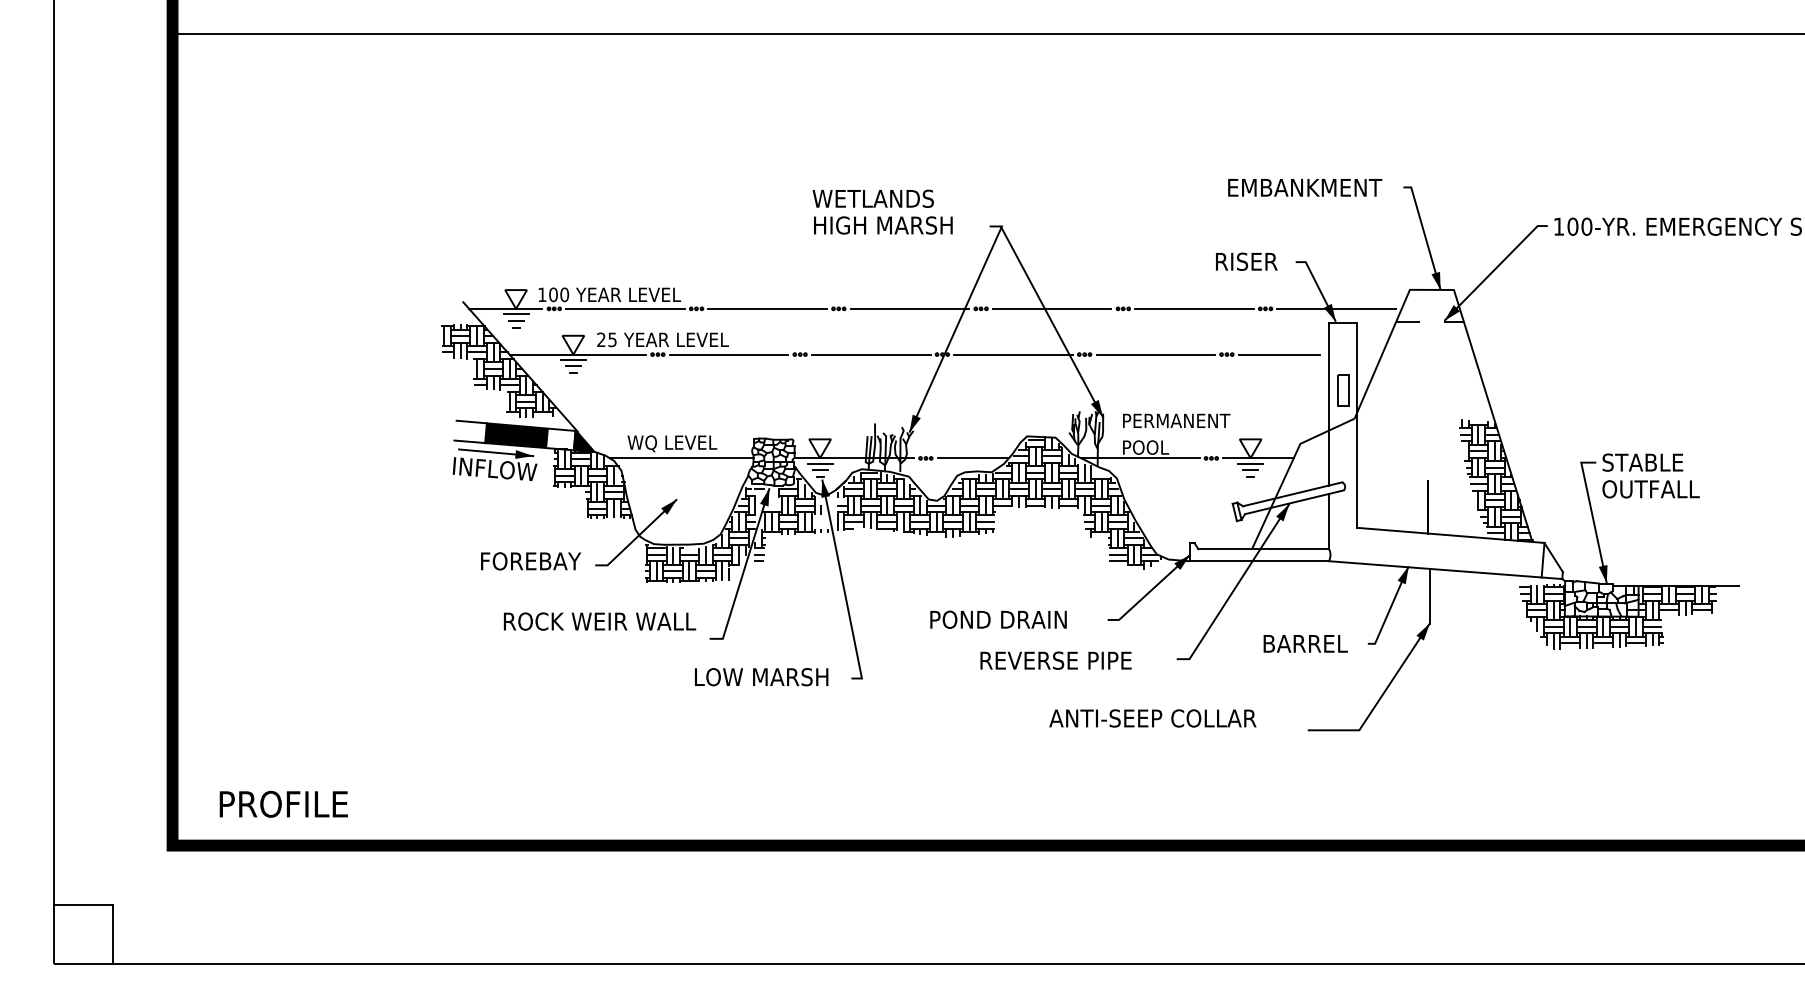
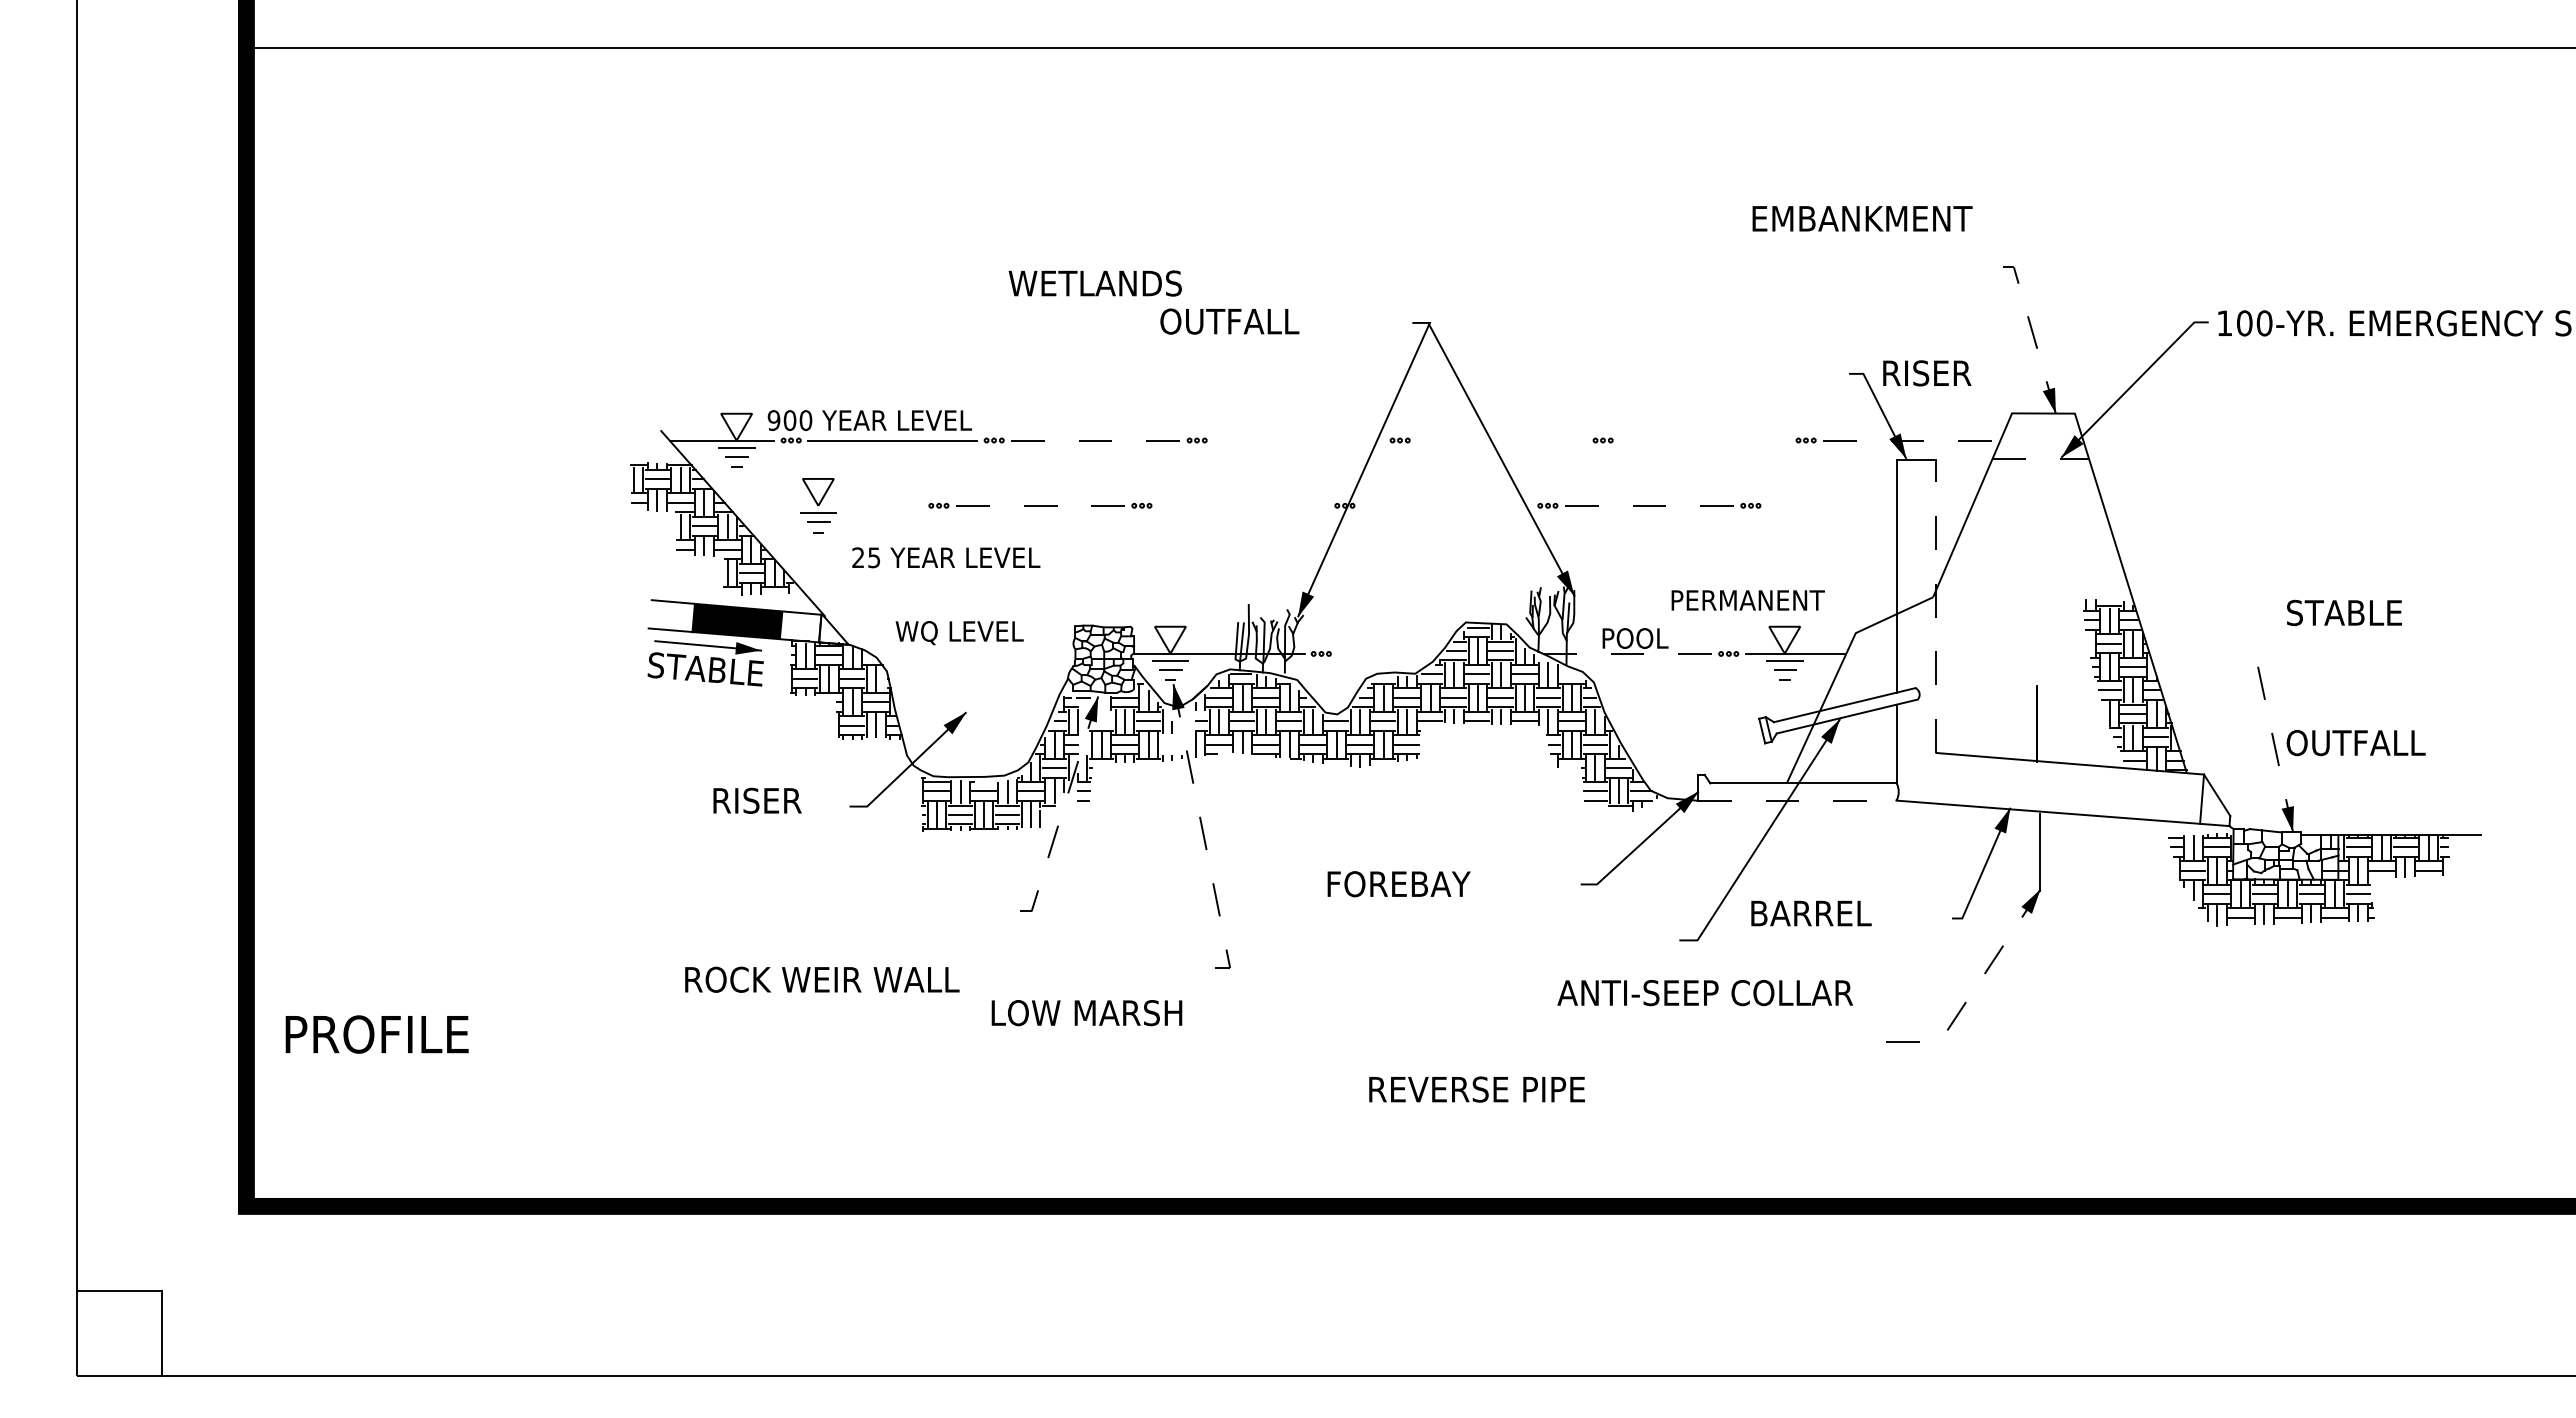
text: (1305, 187) -> (1862, 218), moved
text: (872, 198) -> (1094, 283), moved
text: (882, 225) -> (1259, 321), HIGH MARSH -> OUTFALL
line: (1424, 234) -> (2033, 334), solid -> dashed
text: (1246, 261) -> (1927, 373), moved
text: (541, 294) -> (773, 420), 100 -> 900
line: (767, 308) -> (1095, 440), solid -> dashed
line: (909, 308) -> (1298, 440), removed
line: (1052, 308) -> (1501, 440), removed
line: (1194, 308) -> (1704, 440), removed
line: (1336, 308) -> (1907, 440), solid -> dashed
text: (663, 339) -> (946, 557), moved
line: (577, 354) -> (824, 505), removed
line: (729, 354) -> (1040, 505), solid -> dashed
line: (871, 354) -> (1243, 505), removed
line: (1013, 354) -> (1446, 505), removed
line: (1155, 354) -> (1649, 505), solid -> dashed
line: (1279, 354) -> (1825, 505), removed
part: (1342, 390) -> (1916, 556), removed
text: (1176, 420) -> (1747, 600), moved
line: (1356, 425) -> (1936, 606), solid -> dashed
fill: (583, 441) -> (833, 629), removed
line: (681, 458) -> (972, 653), removed
line: (973, 458) -> (1389, 653), removed
line: (1140, 458) -> (1627, 653), solid -> dashed
text: (1642, 462) -> (2344, 612), moved
text: (494, 469) -> (706, 669), INFLOW -> STABLE
text: (1650, 489) -> (2355, 743), moved
line: (1592, 514) -> (2272, 734), solid -> dashed
text: (530, 561) -> (757, 800), FOREBAY -> RISER
line: (1259, 561) -> (1797, 800), solid -> dashed
line: (744, 570) -> (1062, 813), solid -> dashed
line: (843, 584) -> (1203, 834), solid -> dashed
text: (999, 619) -> (1426, 884), POND DRAIN -> FOREBAY
text: (600, 621) -> (822, 979), moved
text: (1305, 643) -> (1811, 913), moved
text: (1055, 660) -> (1476, 1089), moved
text: (761, 677) -> (1086, 1013), moved
line: (1380, 698) -> (1969, 996), solid -> dashed
text: (1153, 718) -> (1705, 993), moved
text: (283, 804) -> (376, 1034), moved

